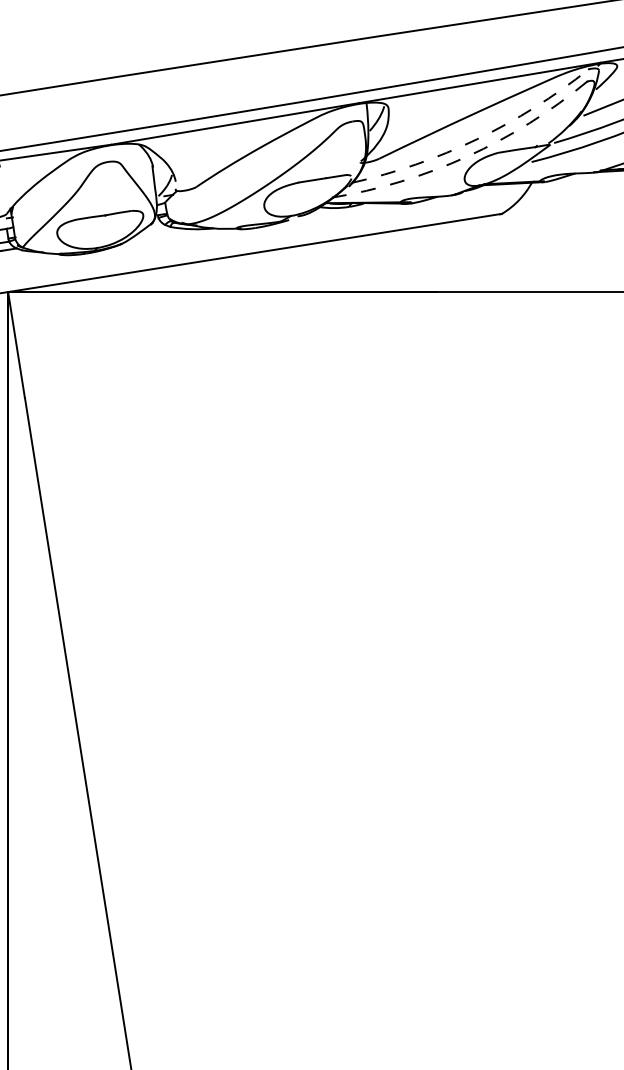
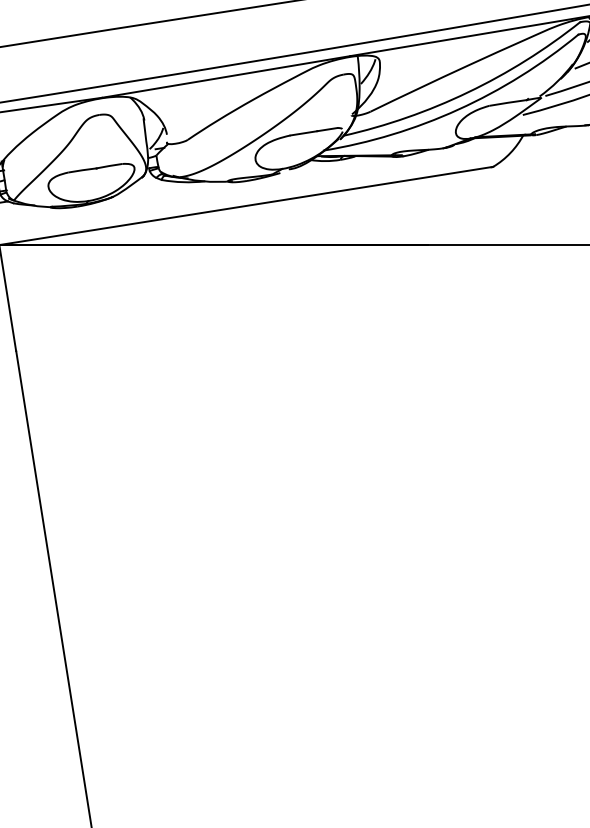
arc: (476, 139) -> (467, 92), dashed -> solid
arc: (467, 156) -> (458, 109), dashed -> solid

